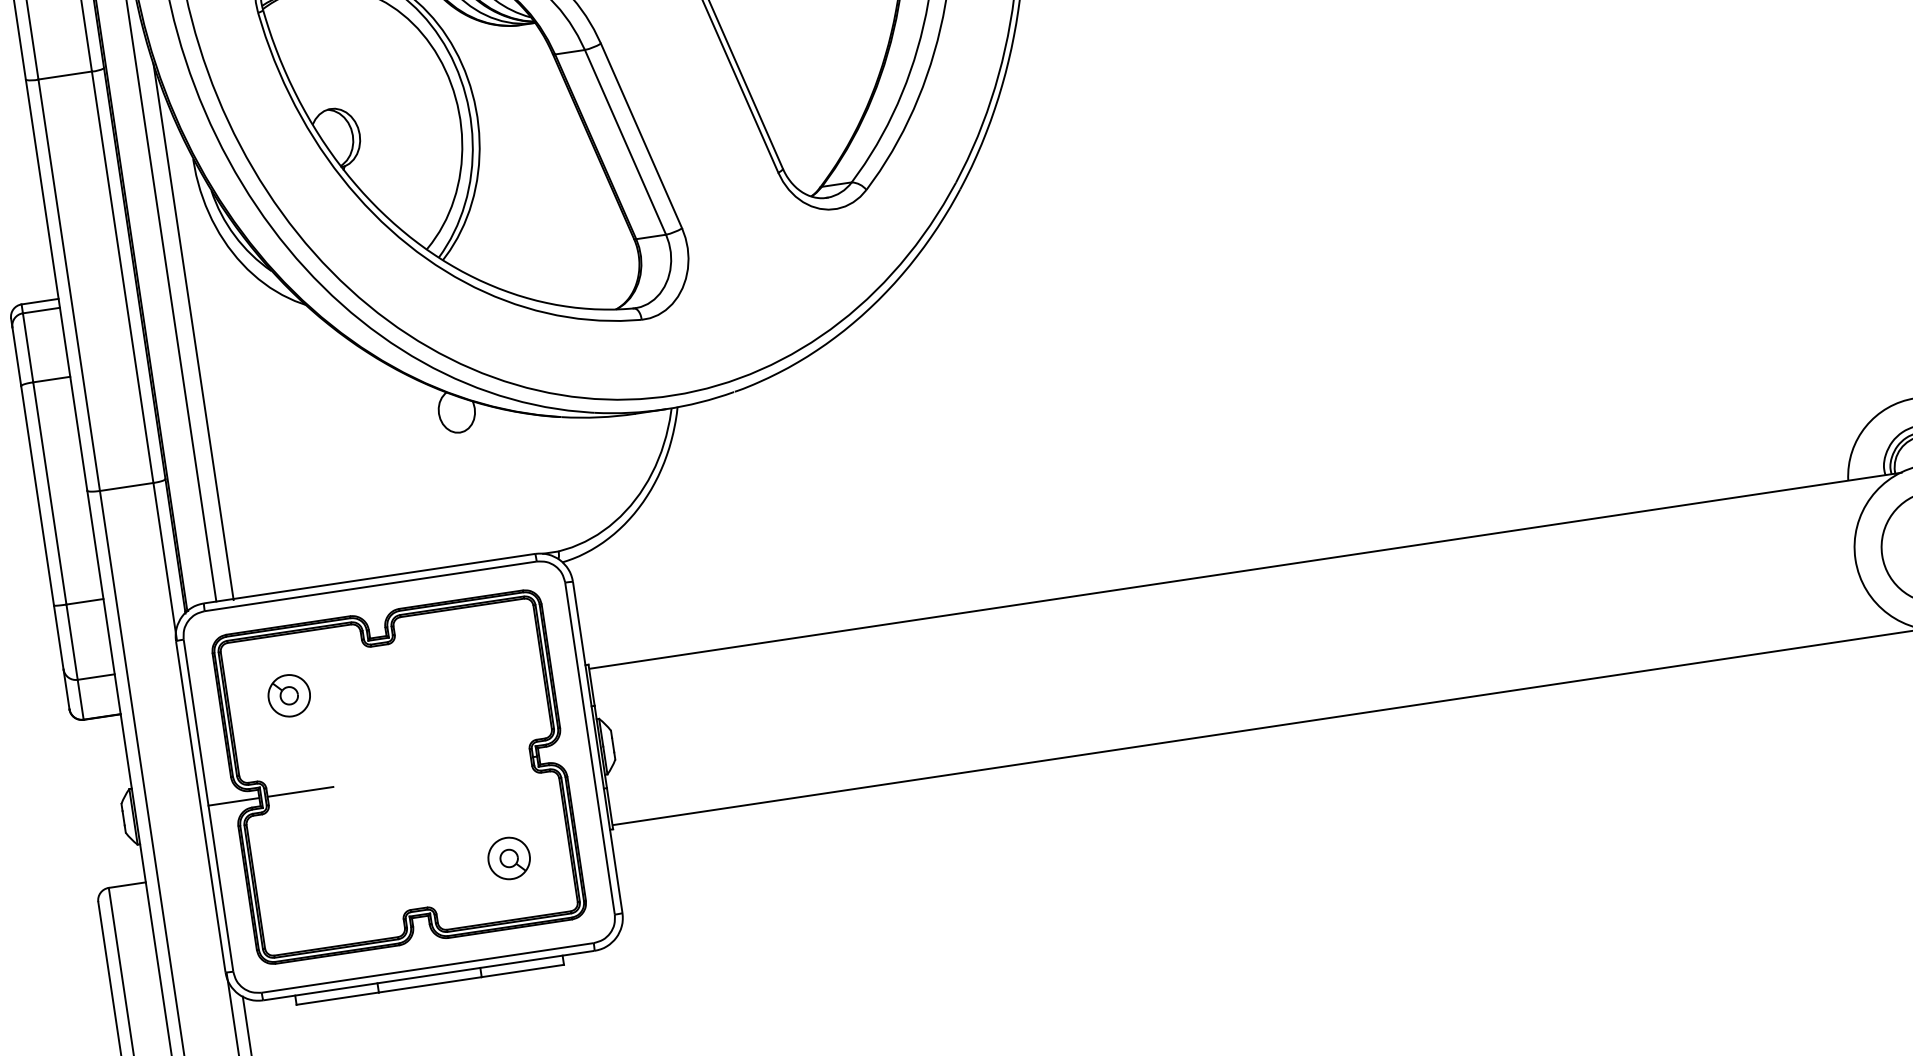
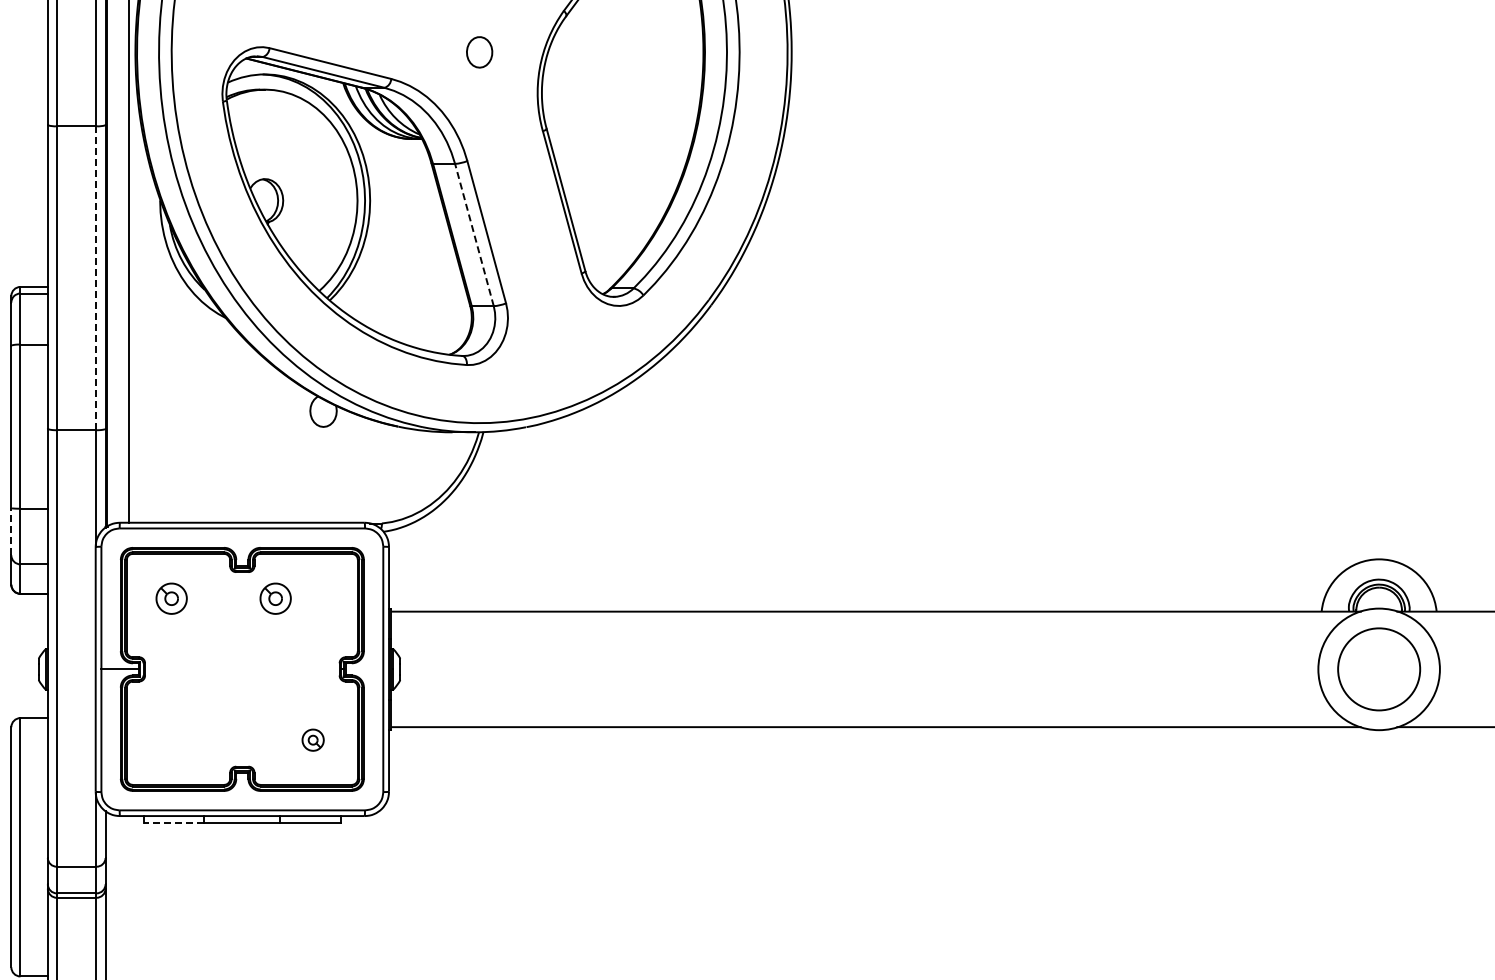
line: (625, 142) -> (474, 235), solid -> dashed
line: (122, 276) -> (96, 277), solid -> dashed
line: (193, 332) -> (141, 325), removed
line: (58, 637) -> (11, 531), solid -> dashed
part: (429, 674) -> (275, 598), added
line: (300, 792) -> (169, 669), removed
part: (509, 858) -> (313, 740), size x0.7
line: (337, 998) -> (173, 822), solid -> dashed

